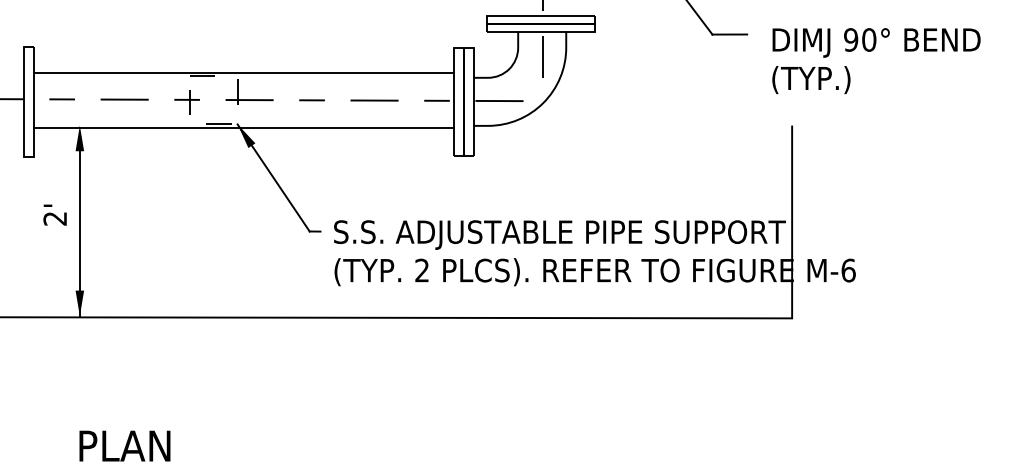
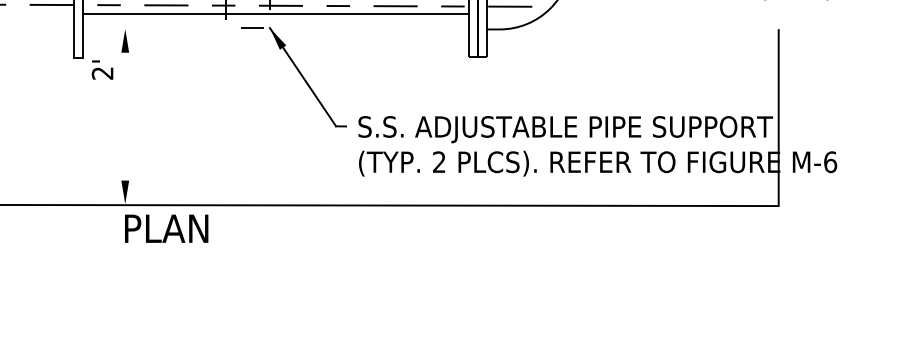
line: (243, 128) -> (275, 14), moved
text: (54, 214) -> (101, 69), moved
line: (79, 233) -> (124, 128), removed
text: (124, 445) -> (166, 228), moved

